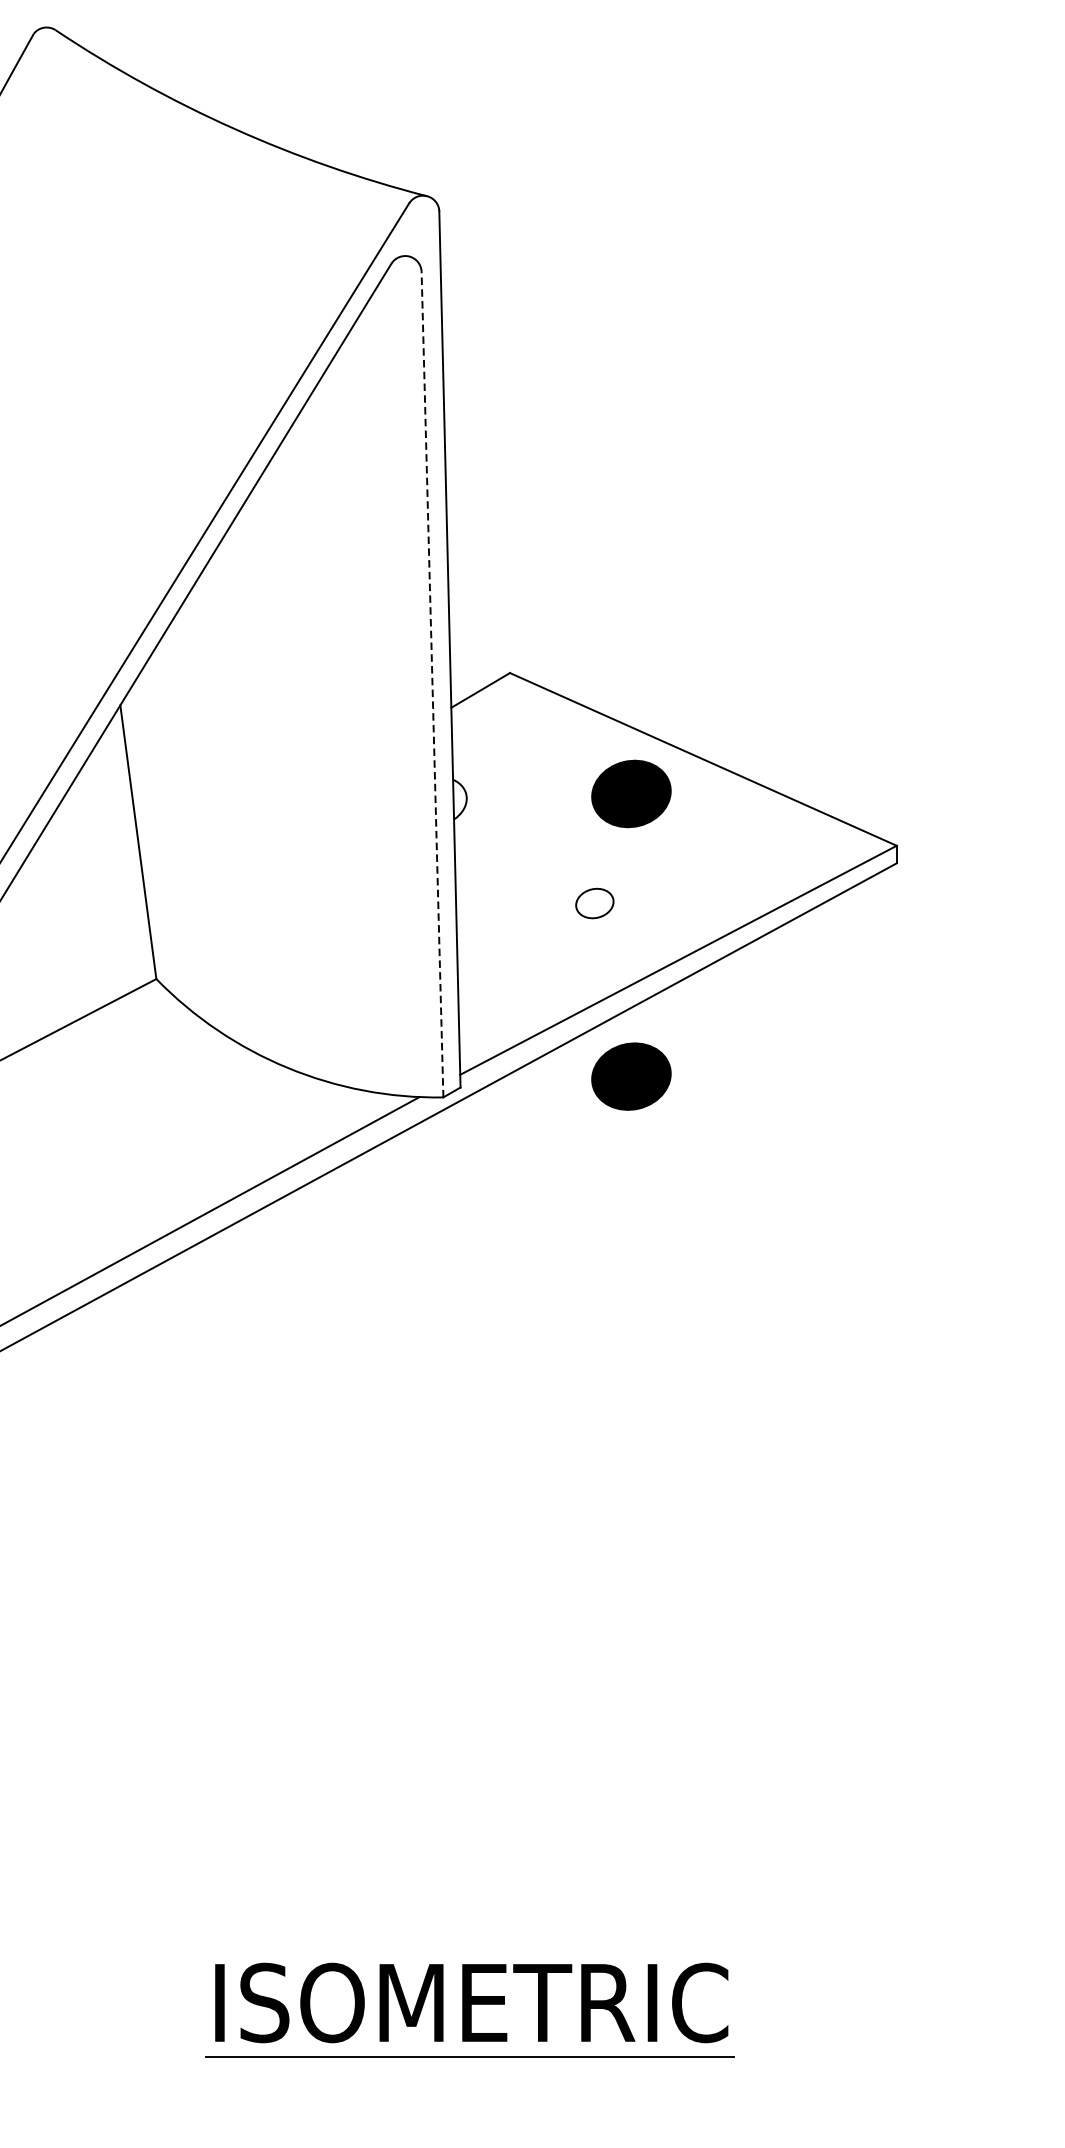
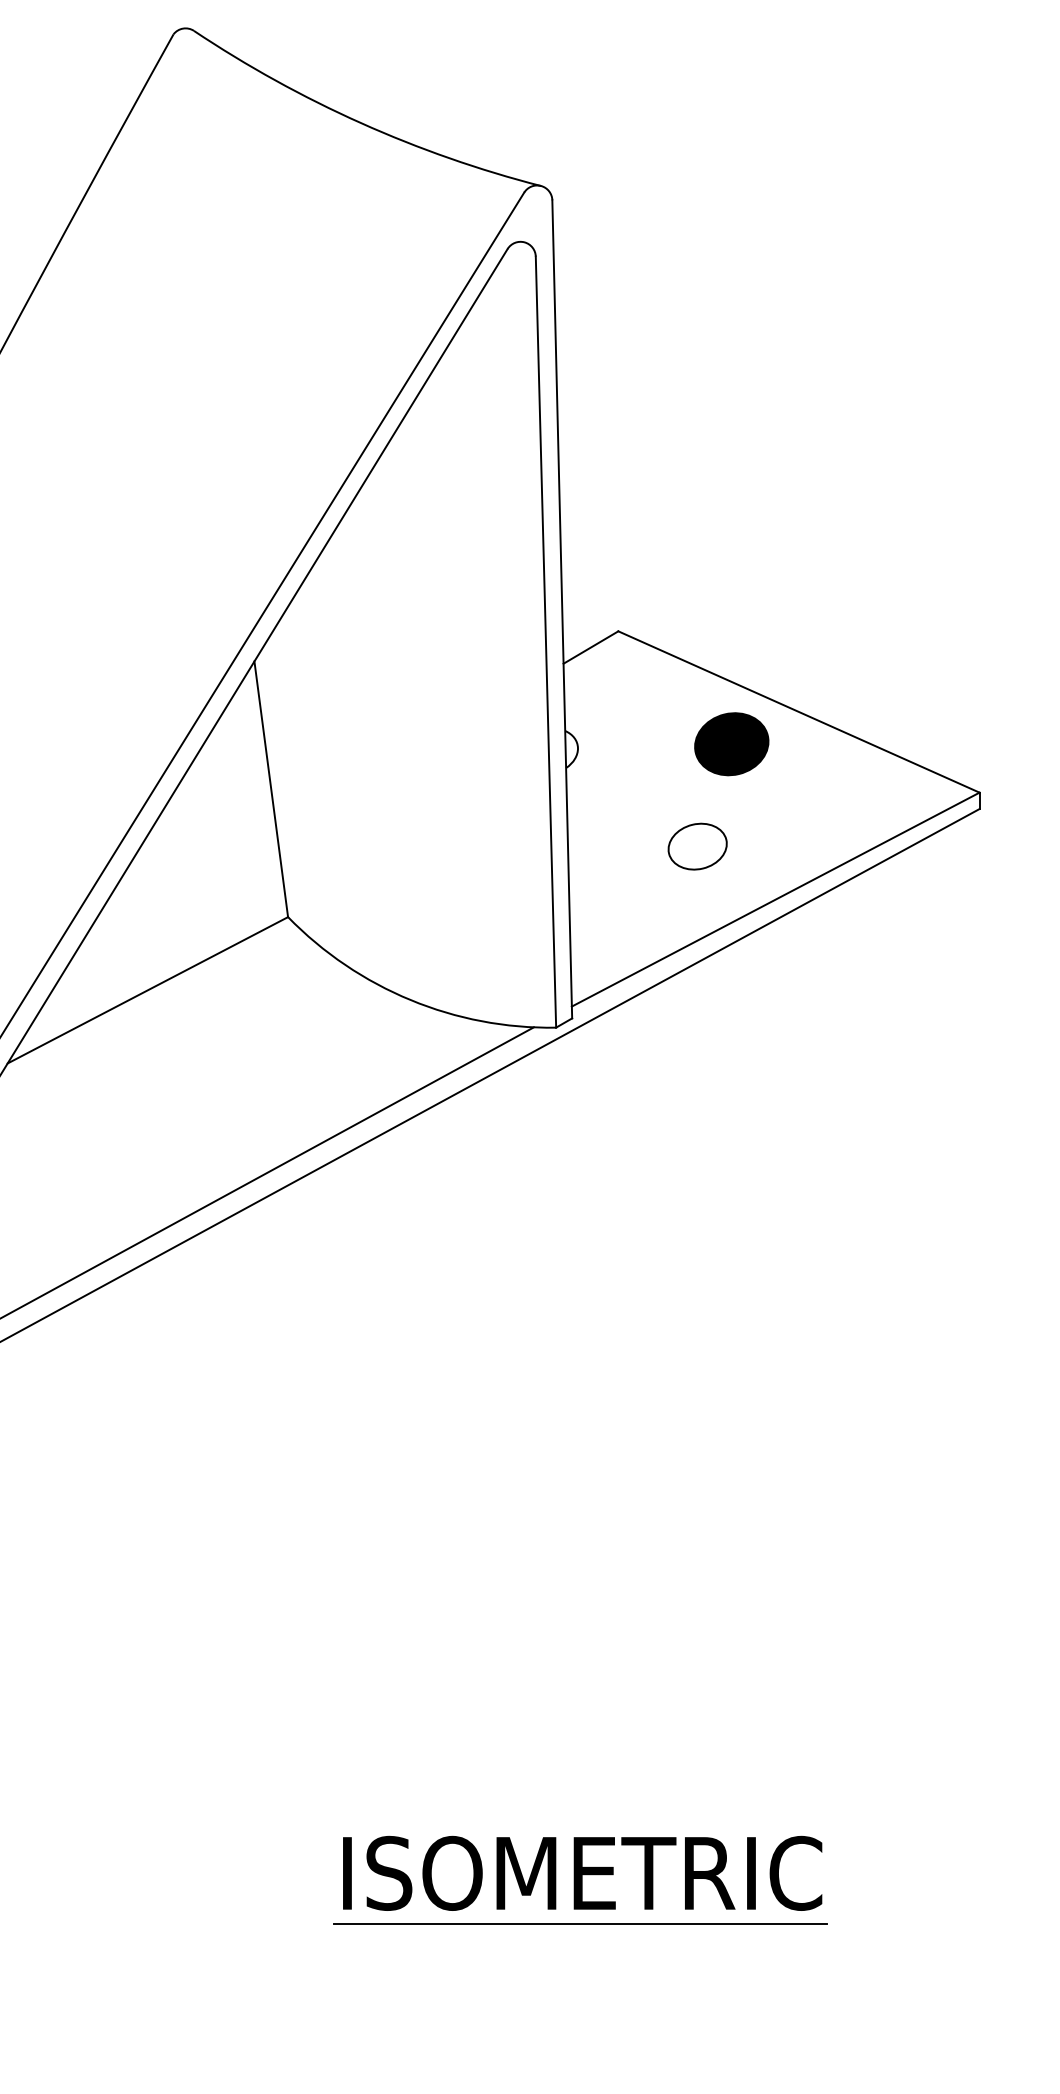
line: (431, 685) -> (545, 642), dashed -> solid
part: (594, 903) -> (697, 846), size x1.67
part: (631, 1076) -> (731, 1008), removed

